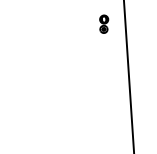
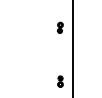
part: (110, 114) -> (60, 81), added

